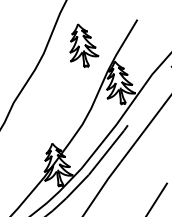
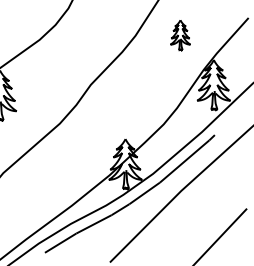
part: (82, 45) -> (180, 35), size x0.6

